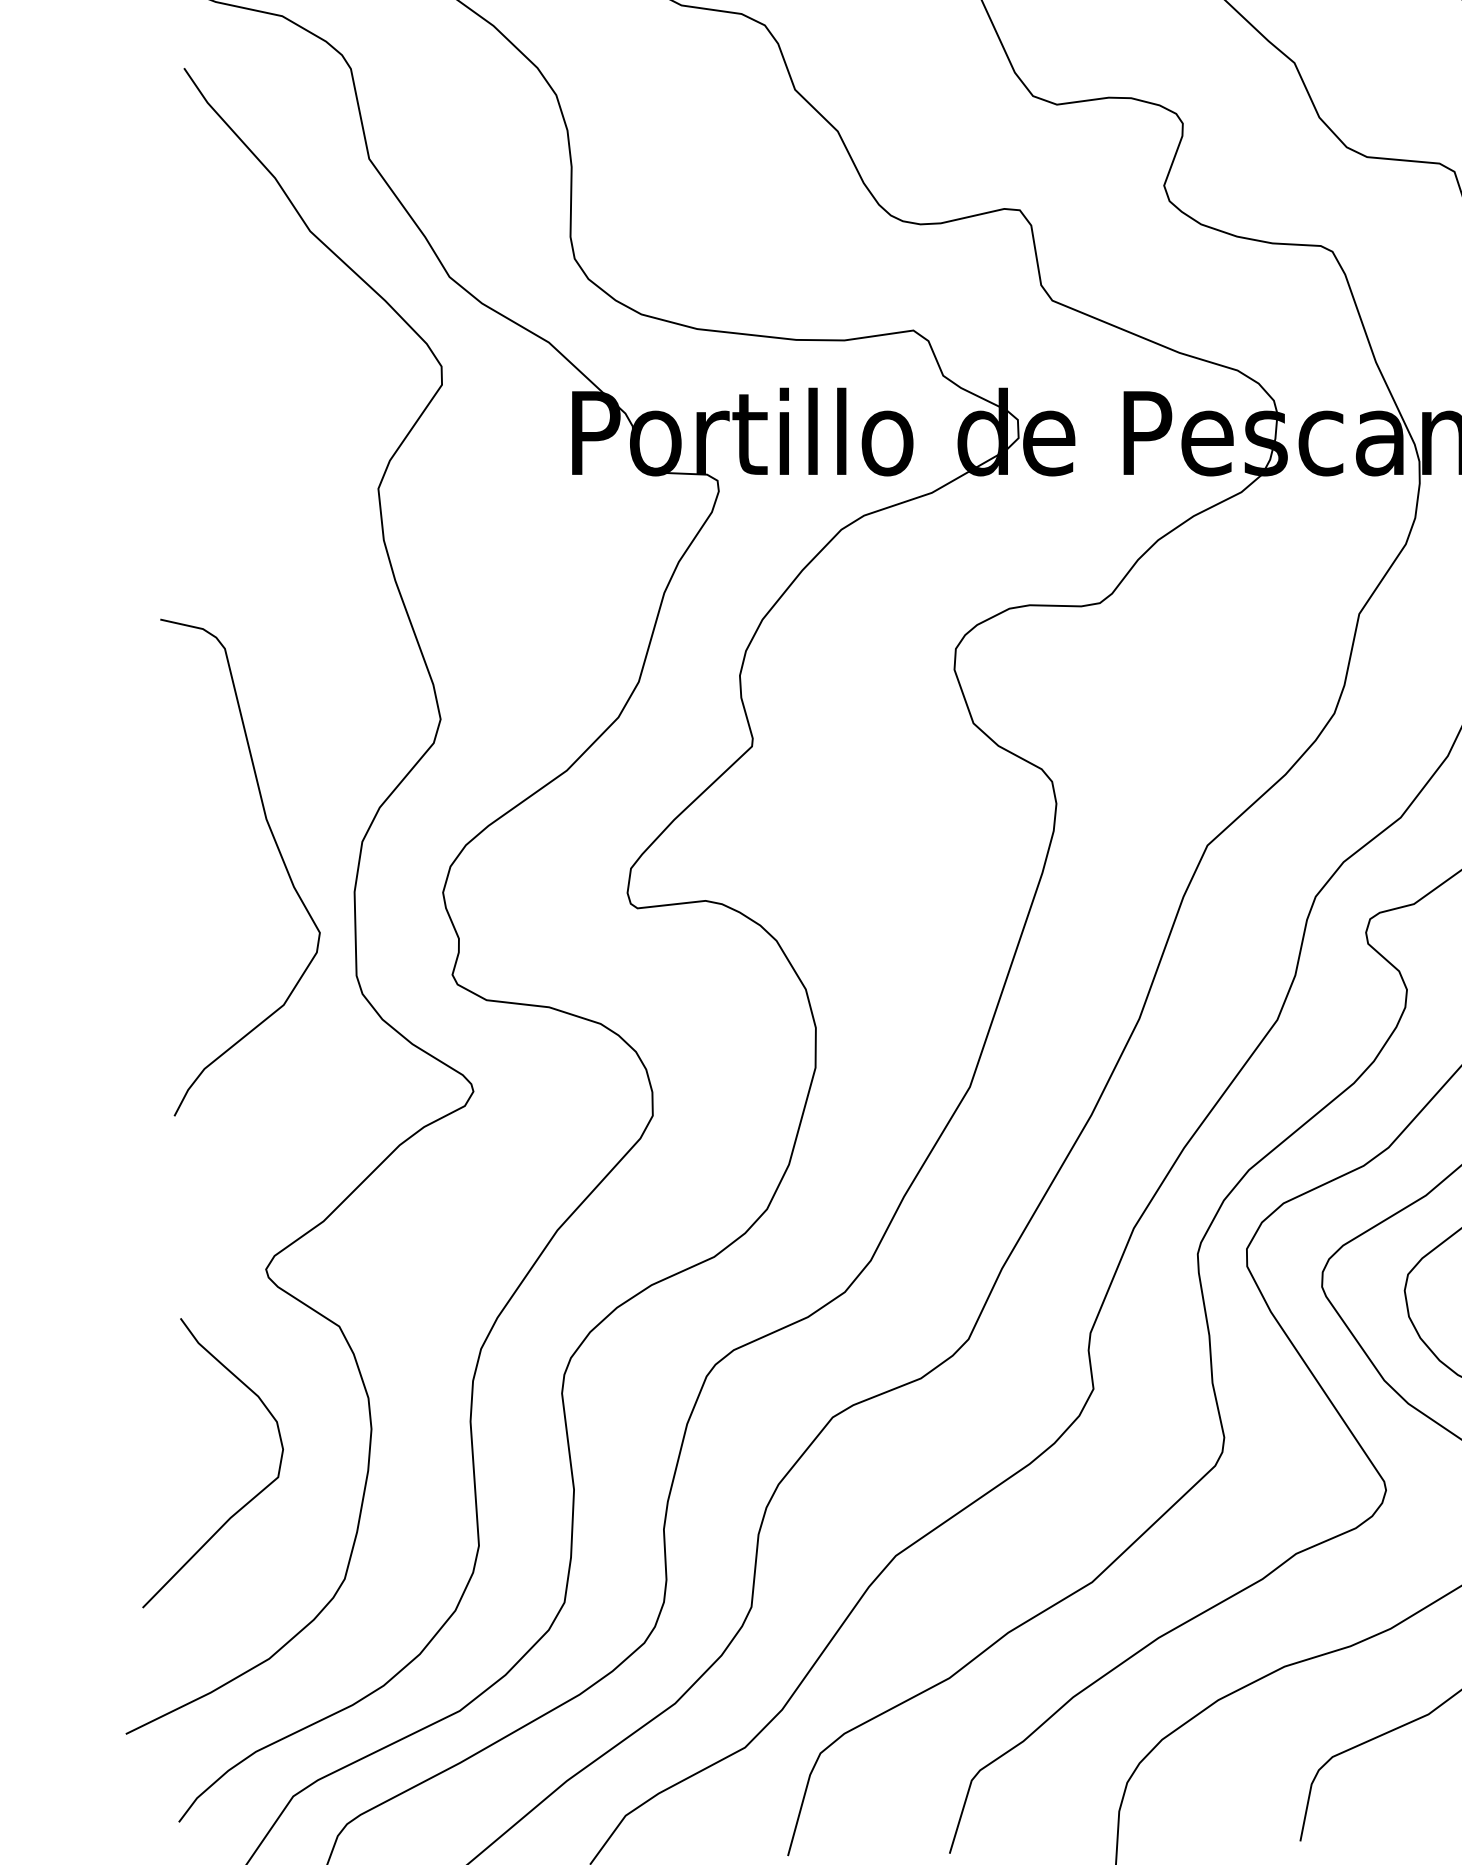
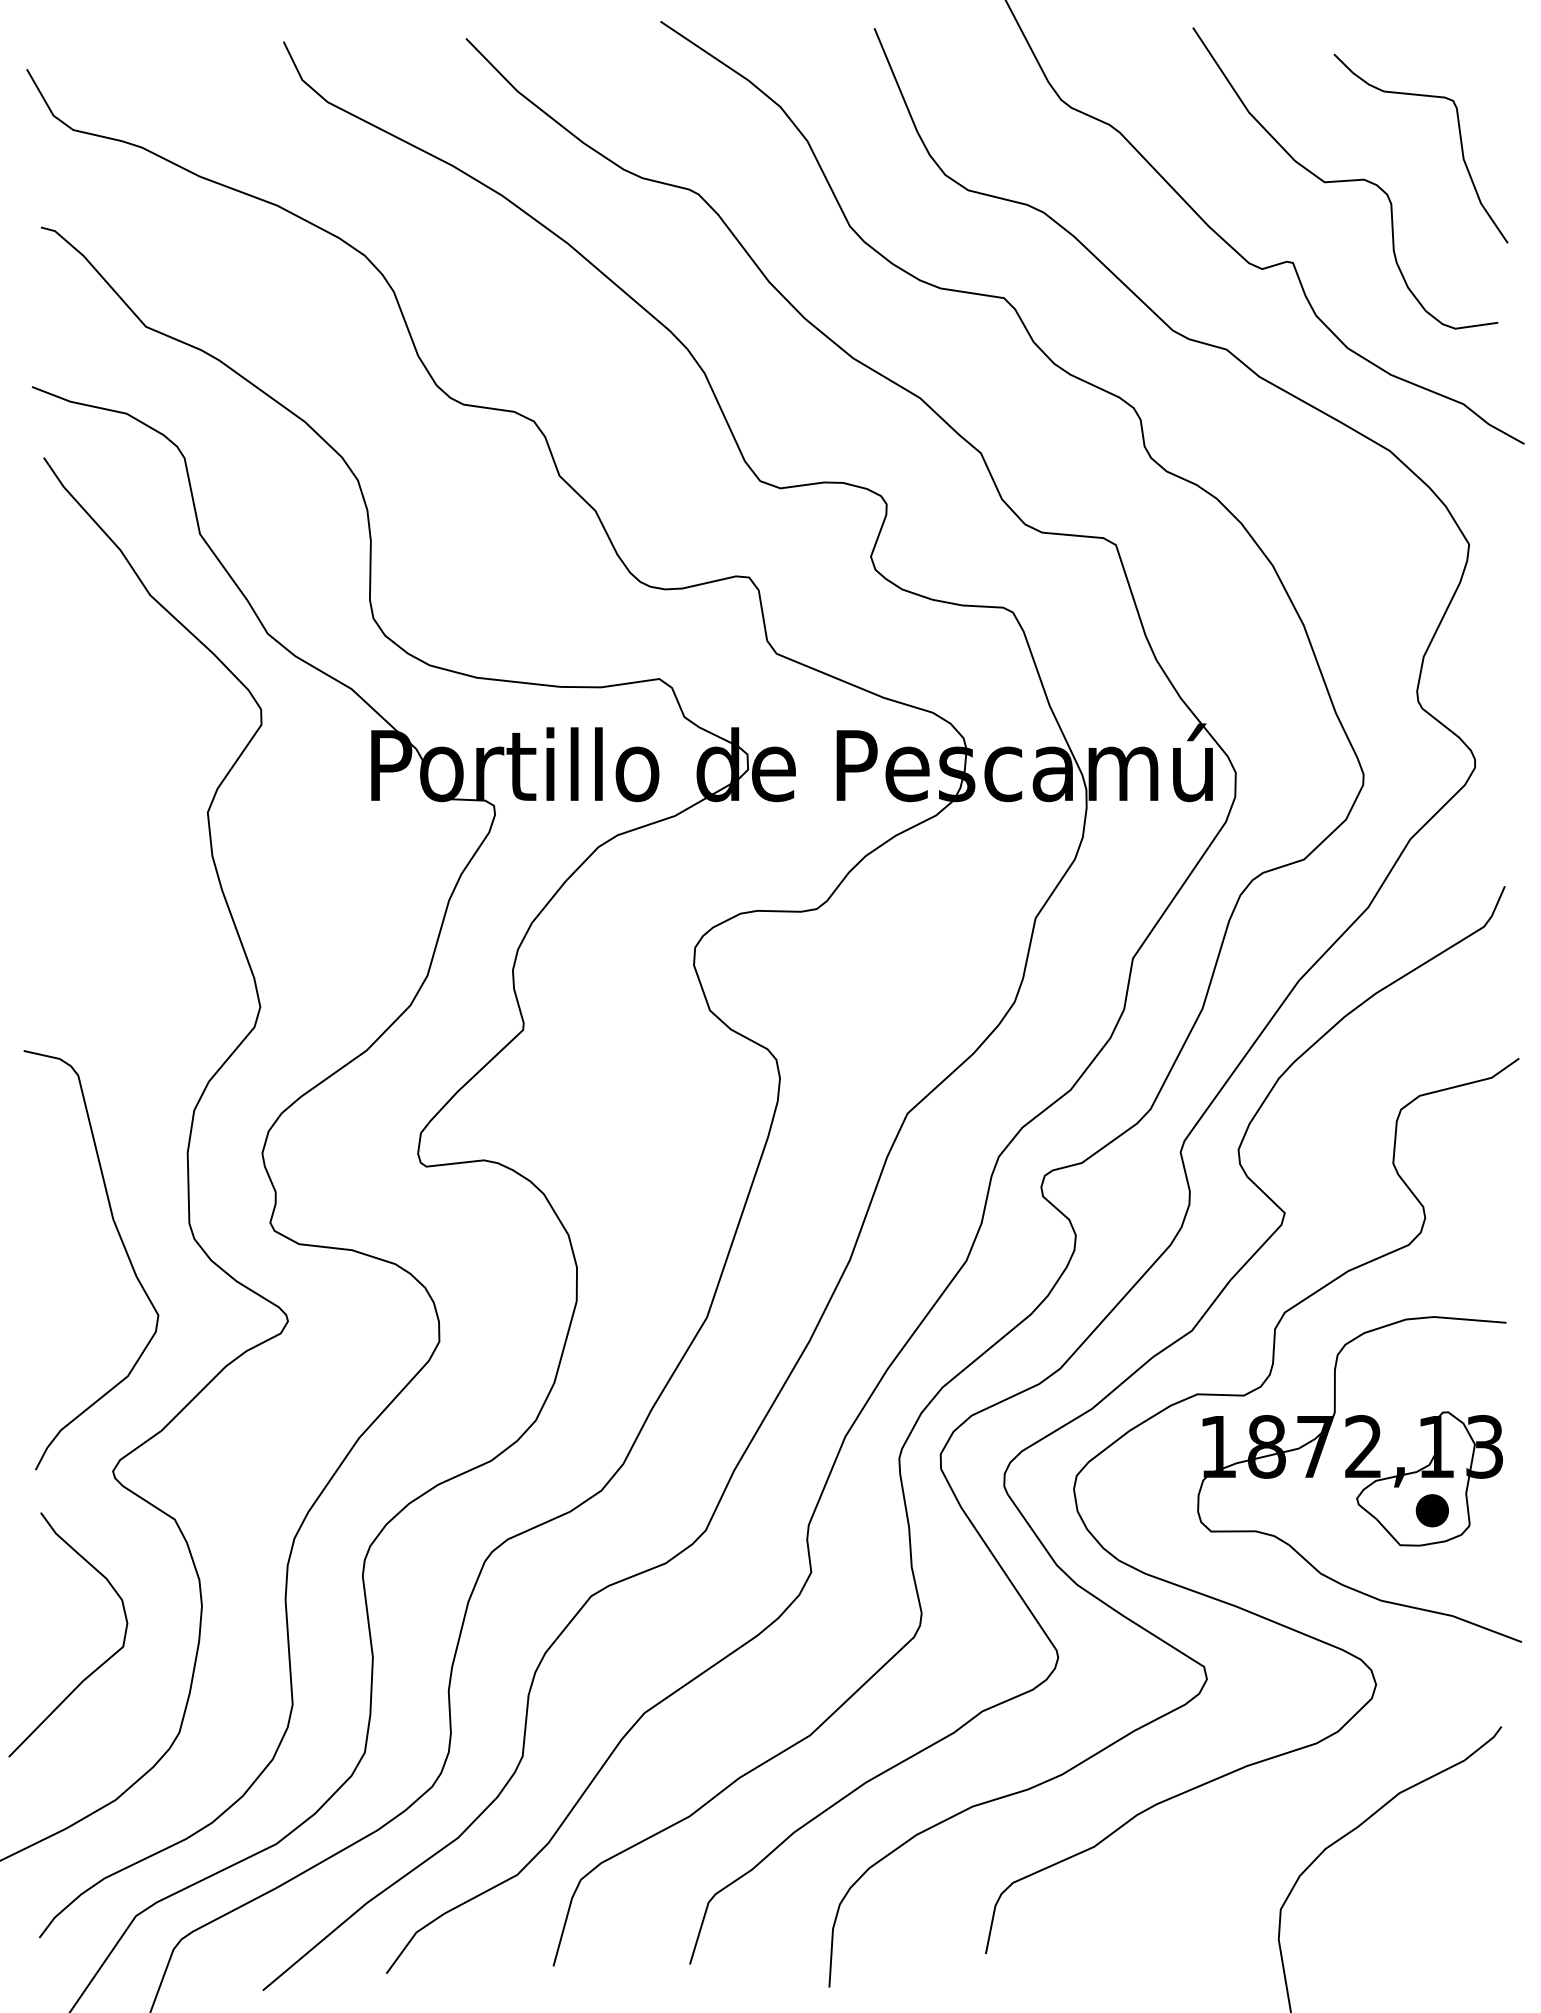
curve: (277, 850) -> (122, 1245), moved

